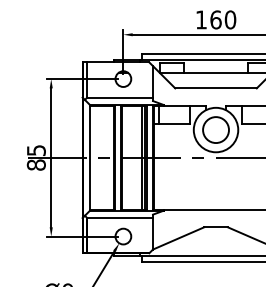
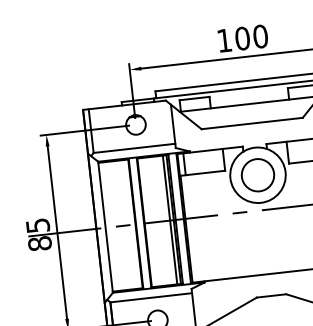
text: (215, 19) -> (241, 38), 160 -> 100

